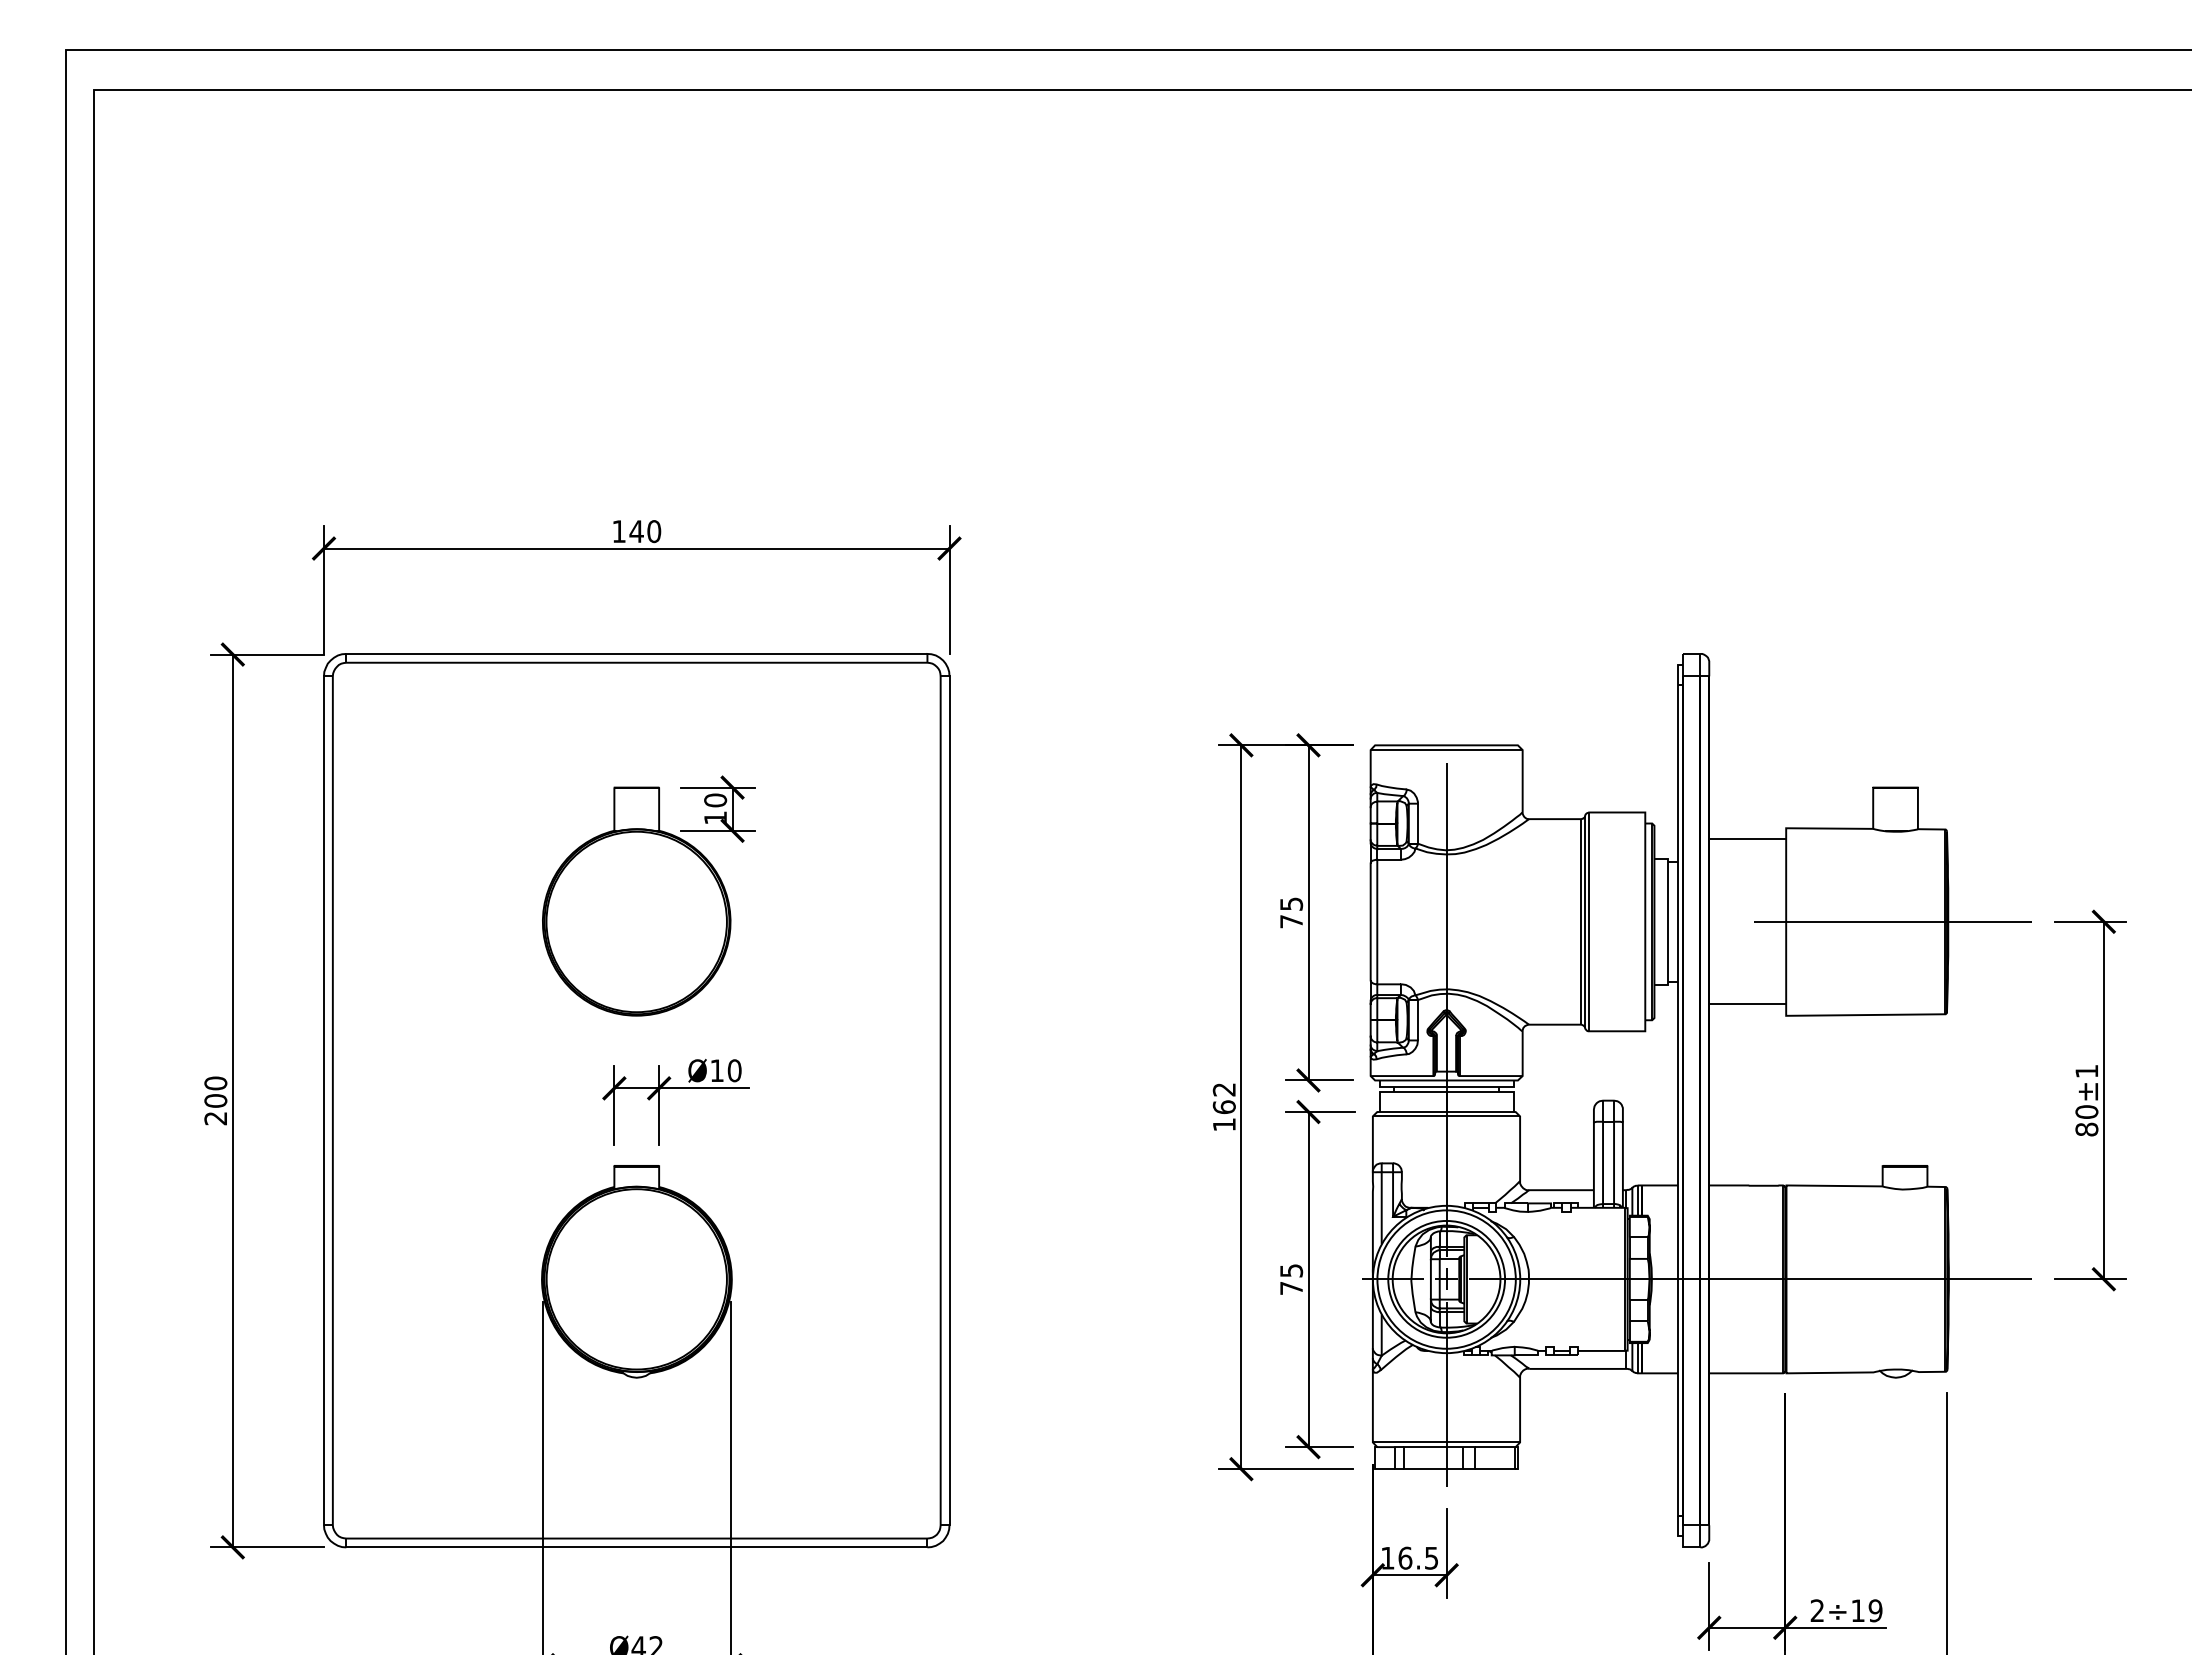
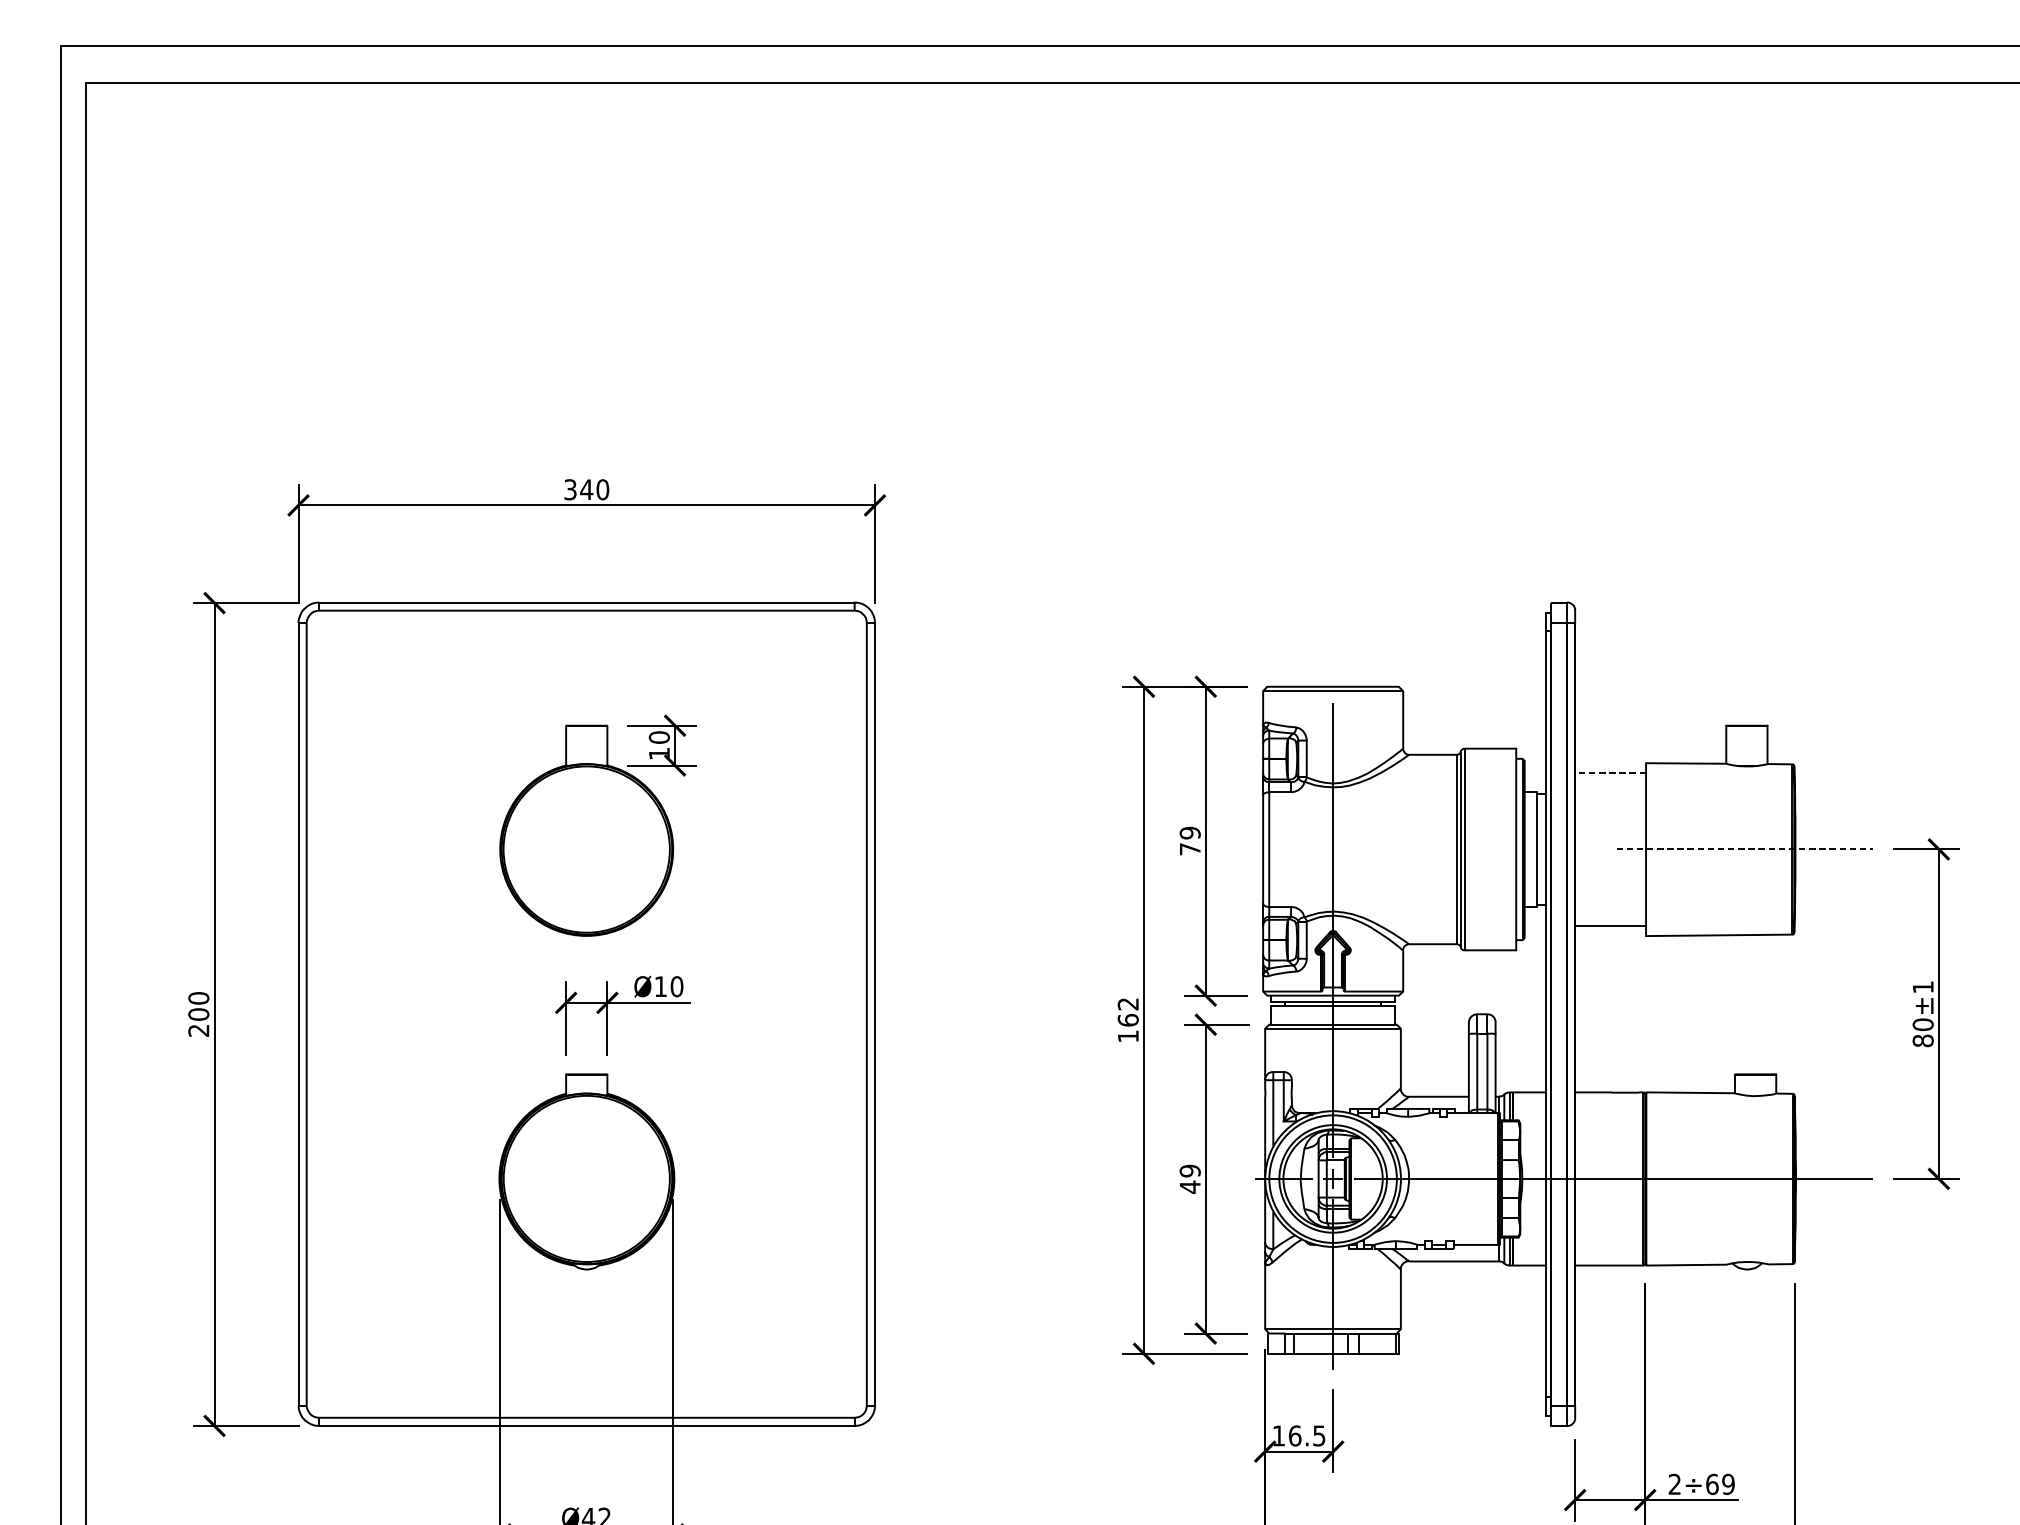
text: (618, 531) -> (569, 489), 140 -> 340
line: (1747, 839) -> (1610, 773), solid -> dashed
text: (1291, 904) -> (1190, 833), 75 -> 79
line: (1893, 921) -> (1744, 849), solid -> dashed
text: (1291, 1279) -> (1190, 1179), 75 -> 49
text: (1858, 1610) -> (1712, 1484), 2÷19 -> 2÷69

